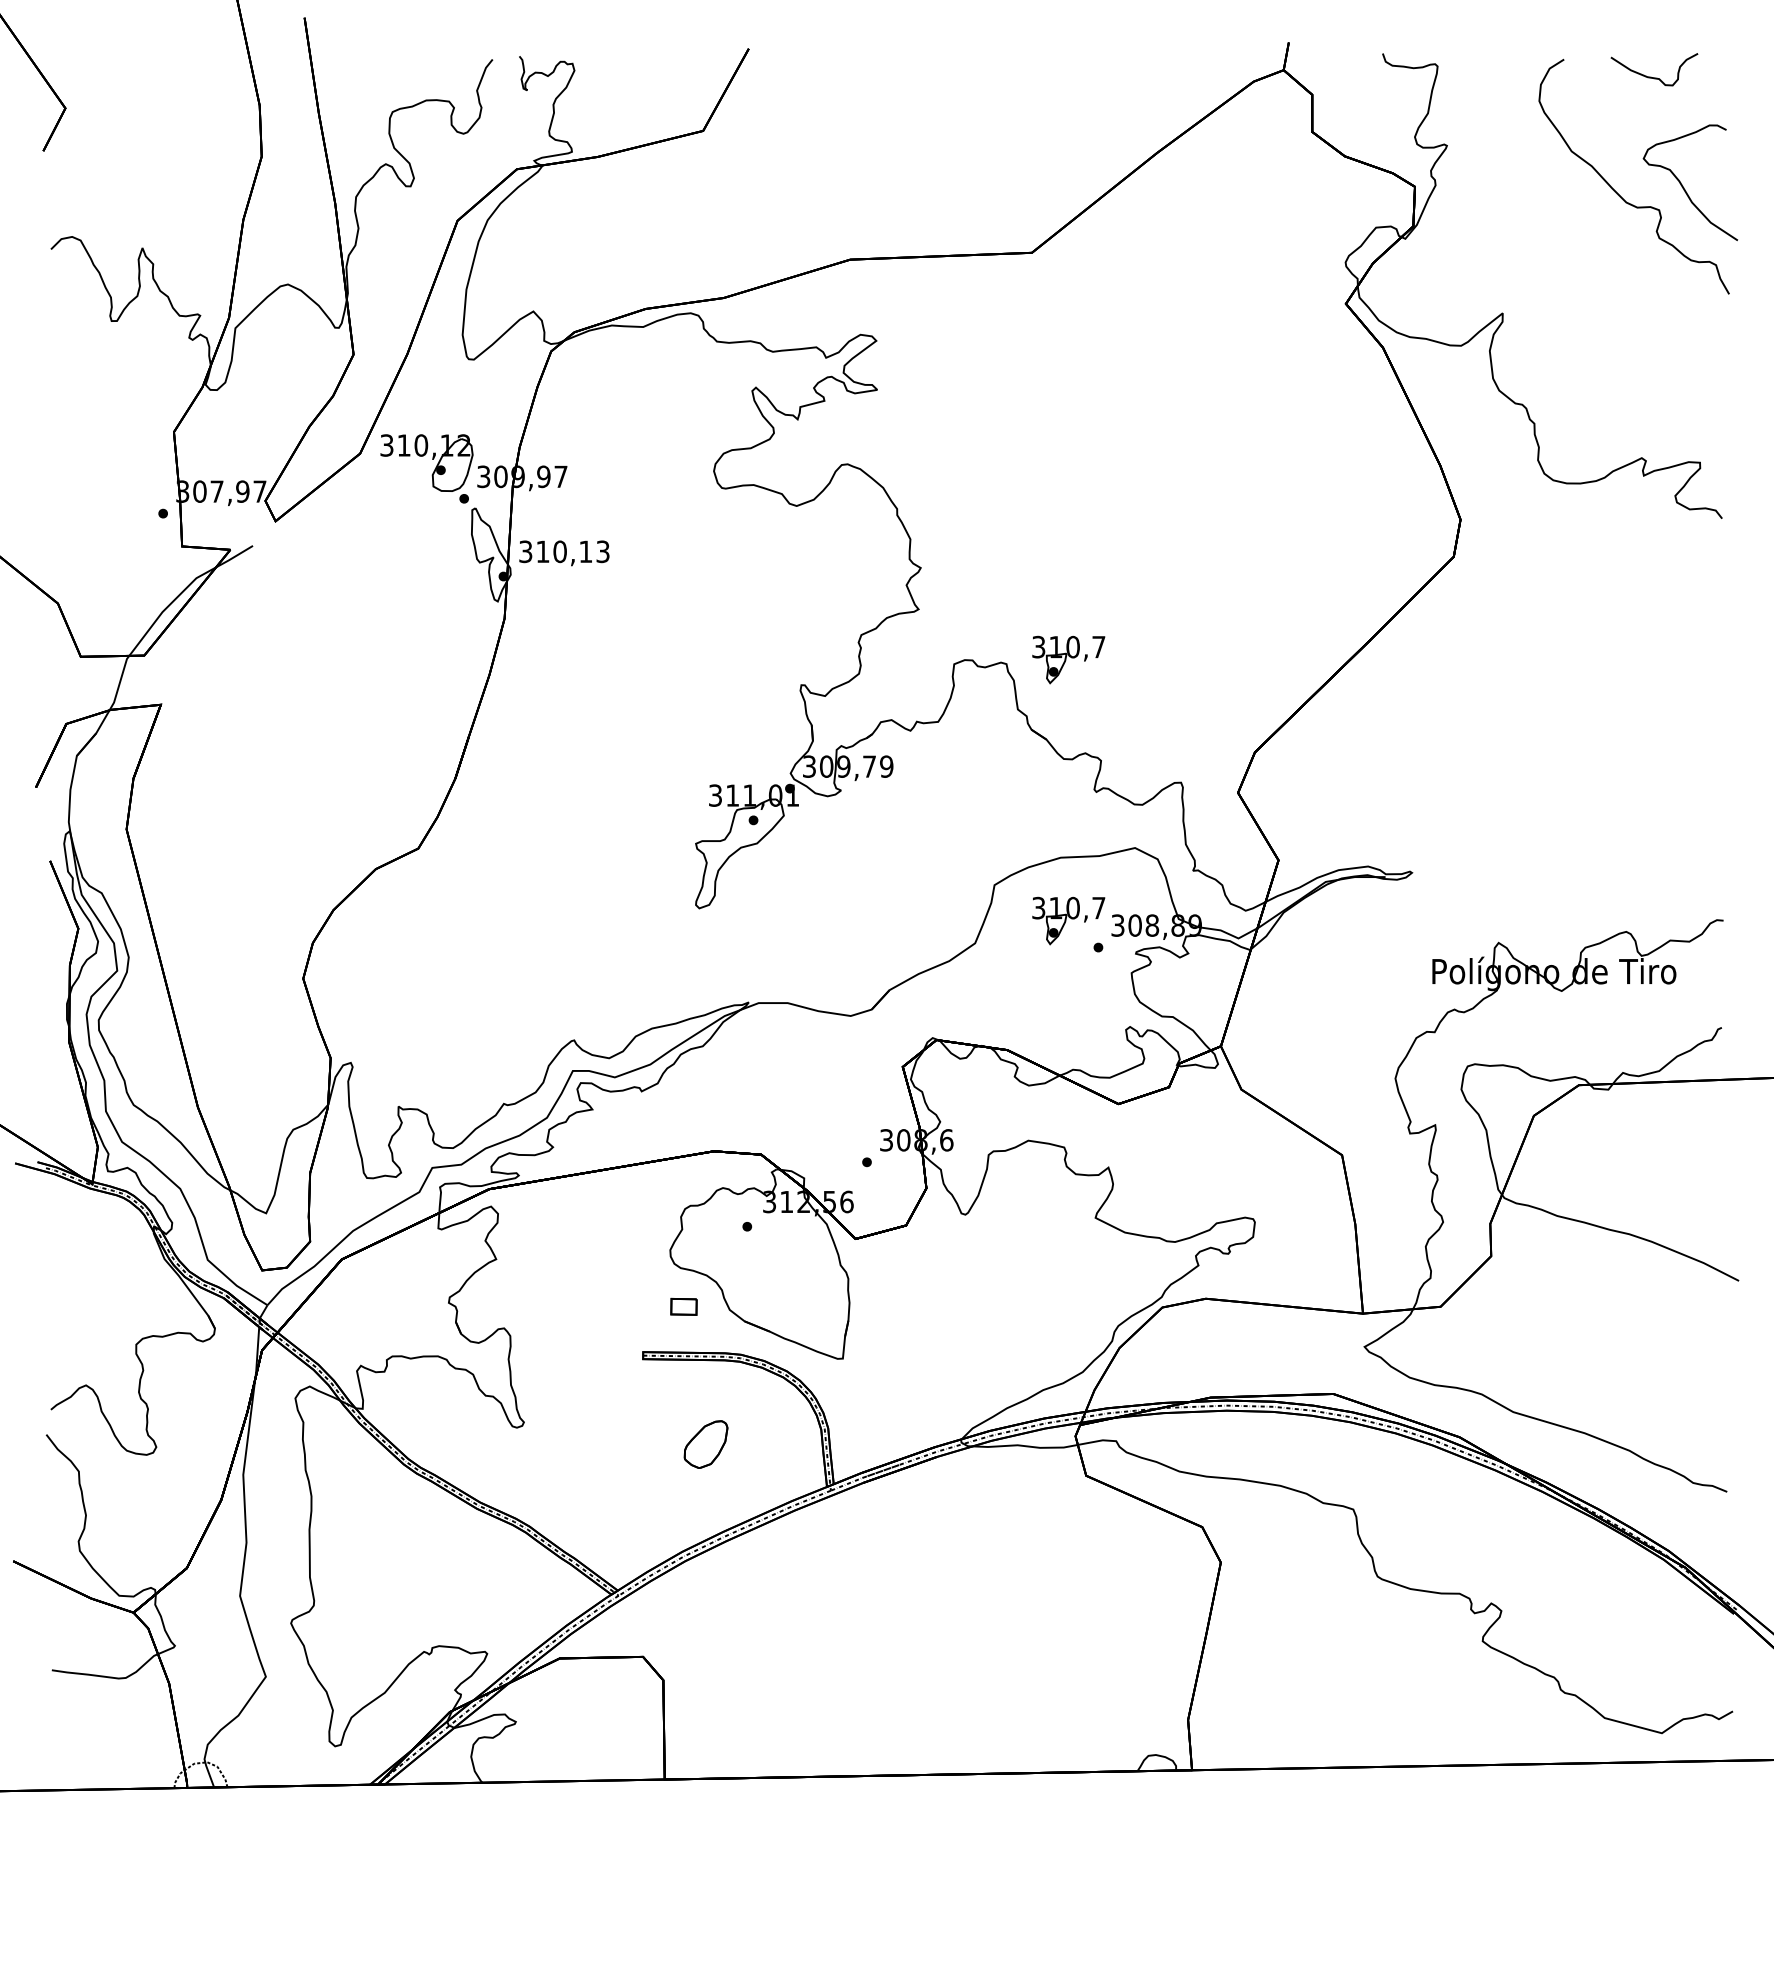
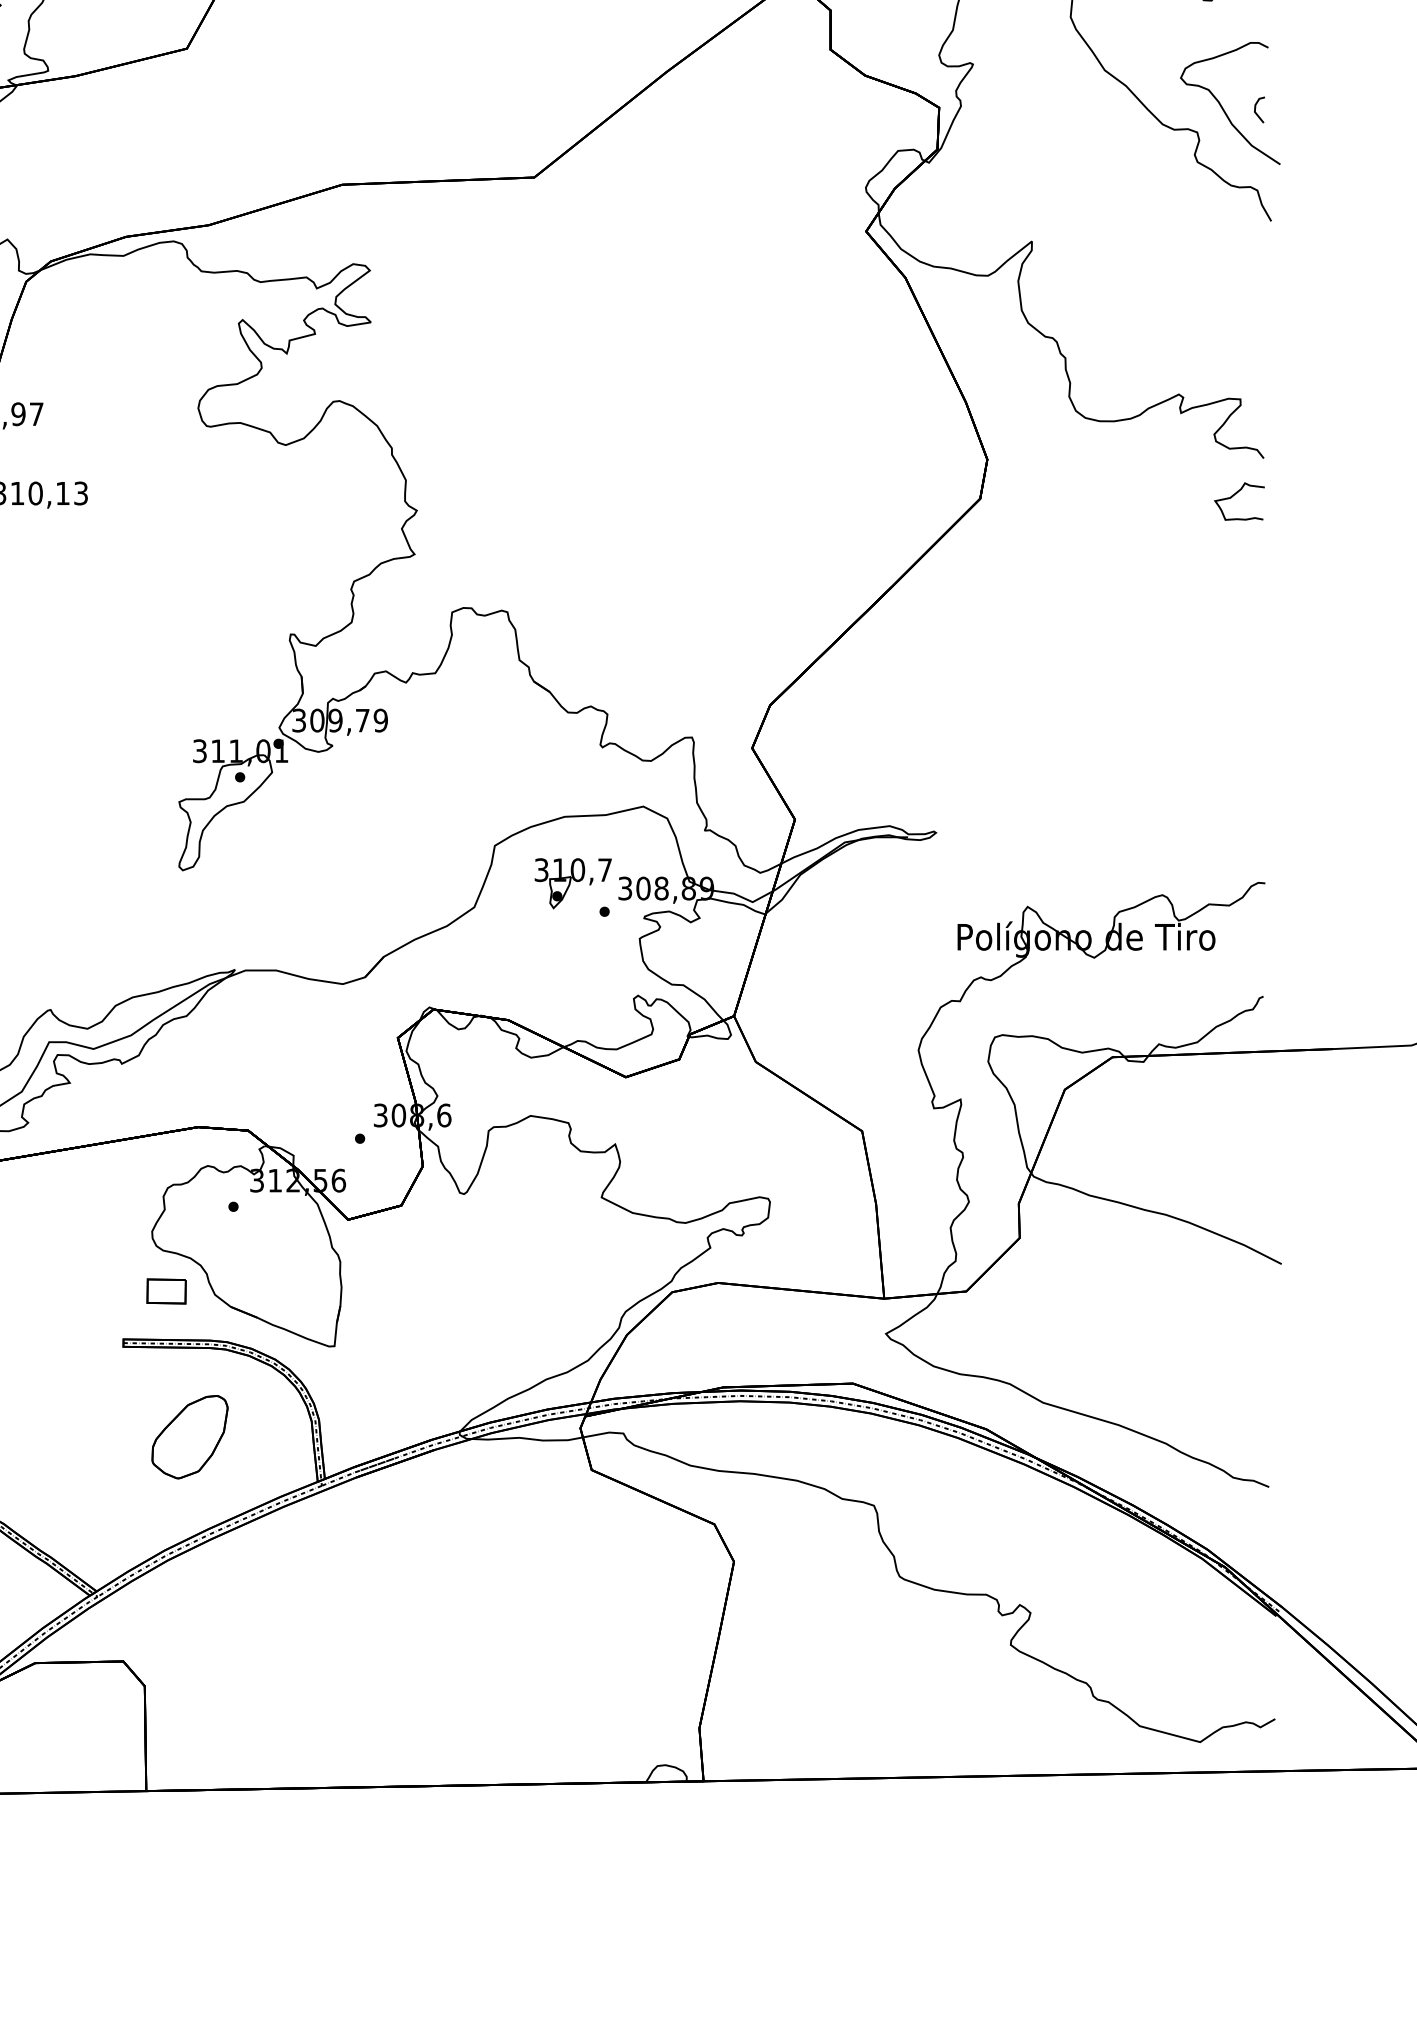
line: (1714, 188) -> (1255, 109), added
curve: (1695, 553) -> (1235, 495), added
part: (1068, 659) -> (573, 607), removed
part: (683, 1306) -> (166, 1291), size x1.43
part: (705, 1444) -> (189, 1436), size x1.67

